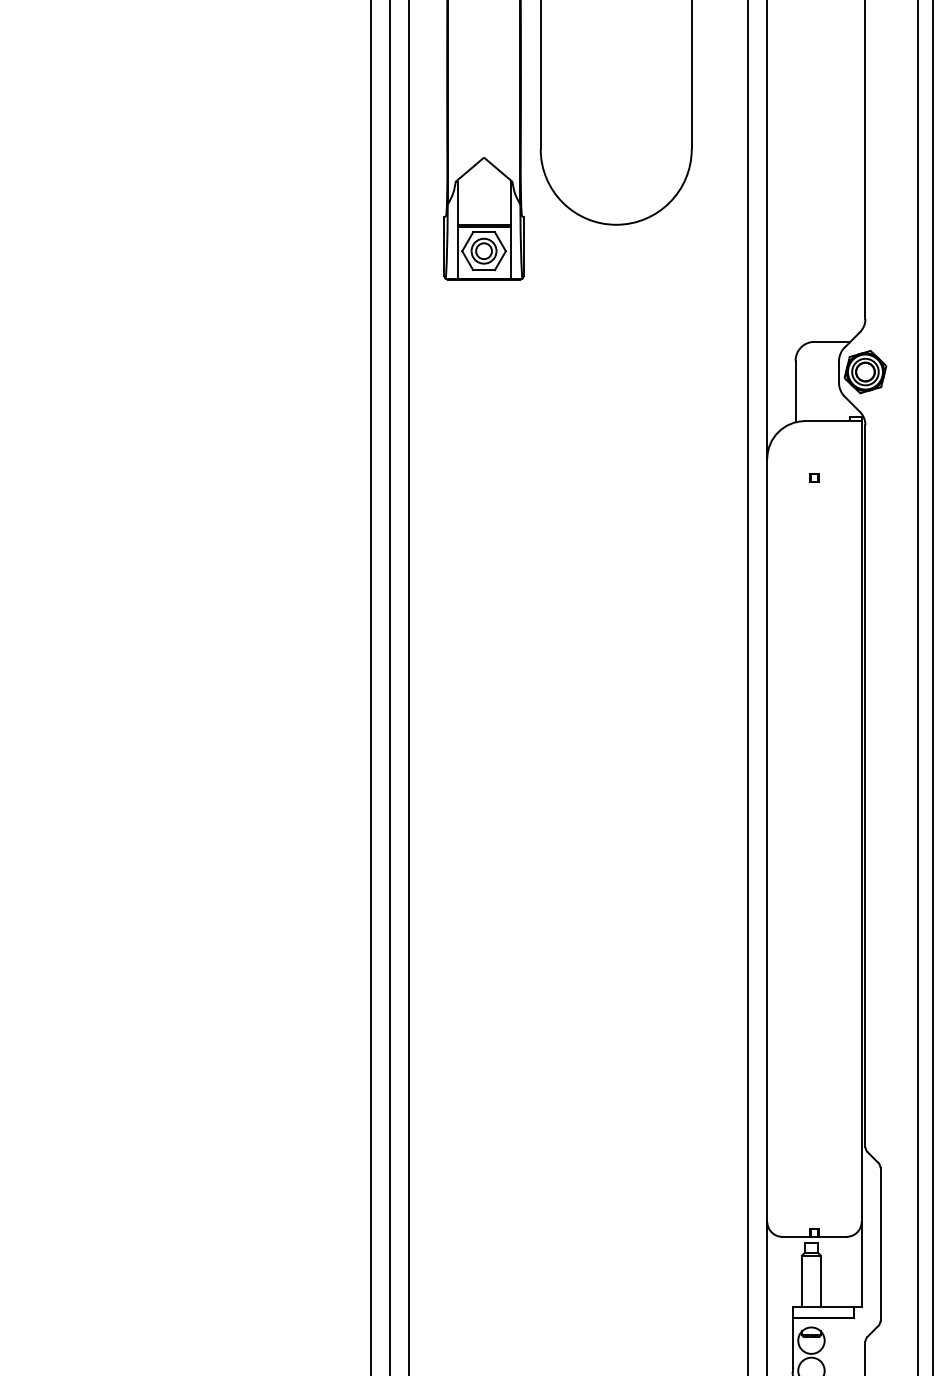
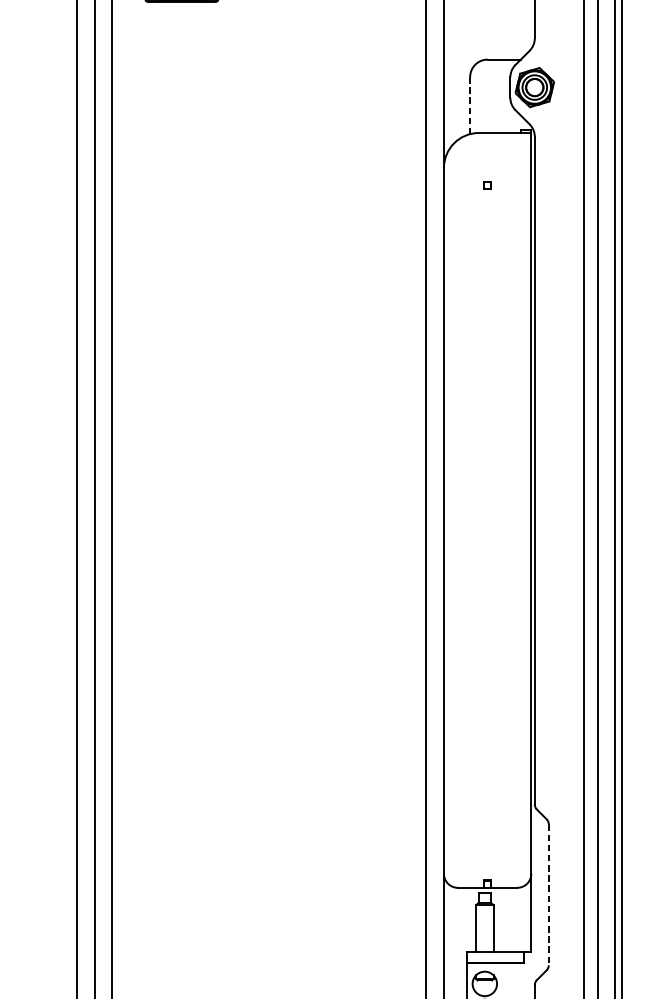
line: (795, 391) -> (470, 105), solid -> dashed
line: (880, 1244) -> (548, 894), solid -> dashed

